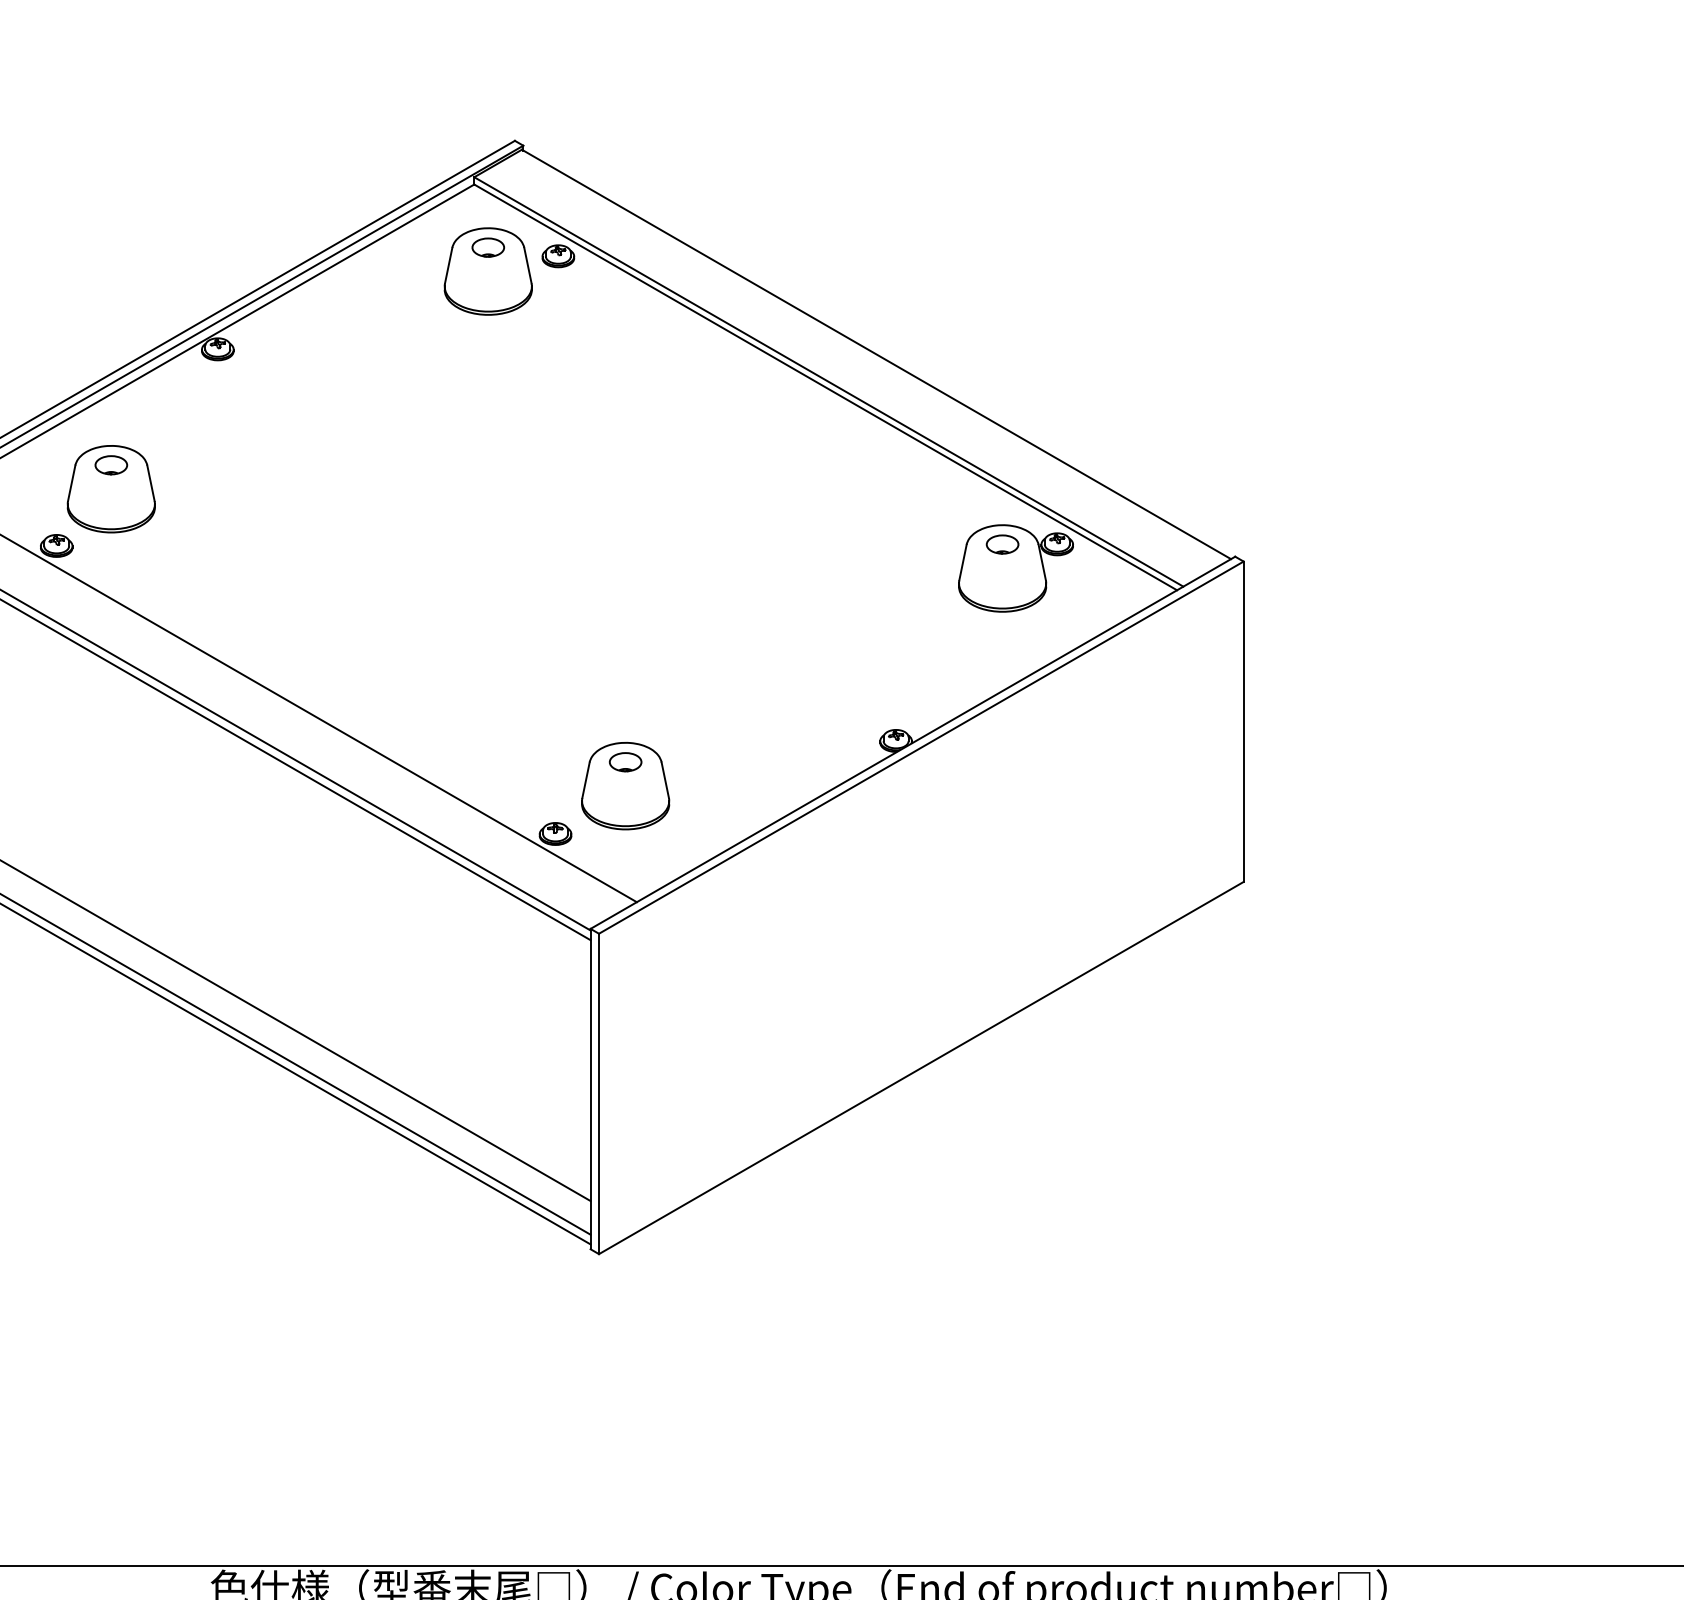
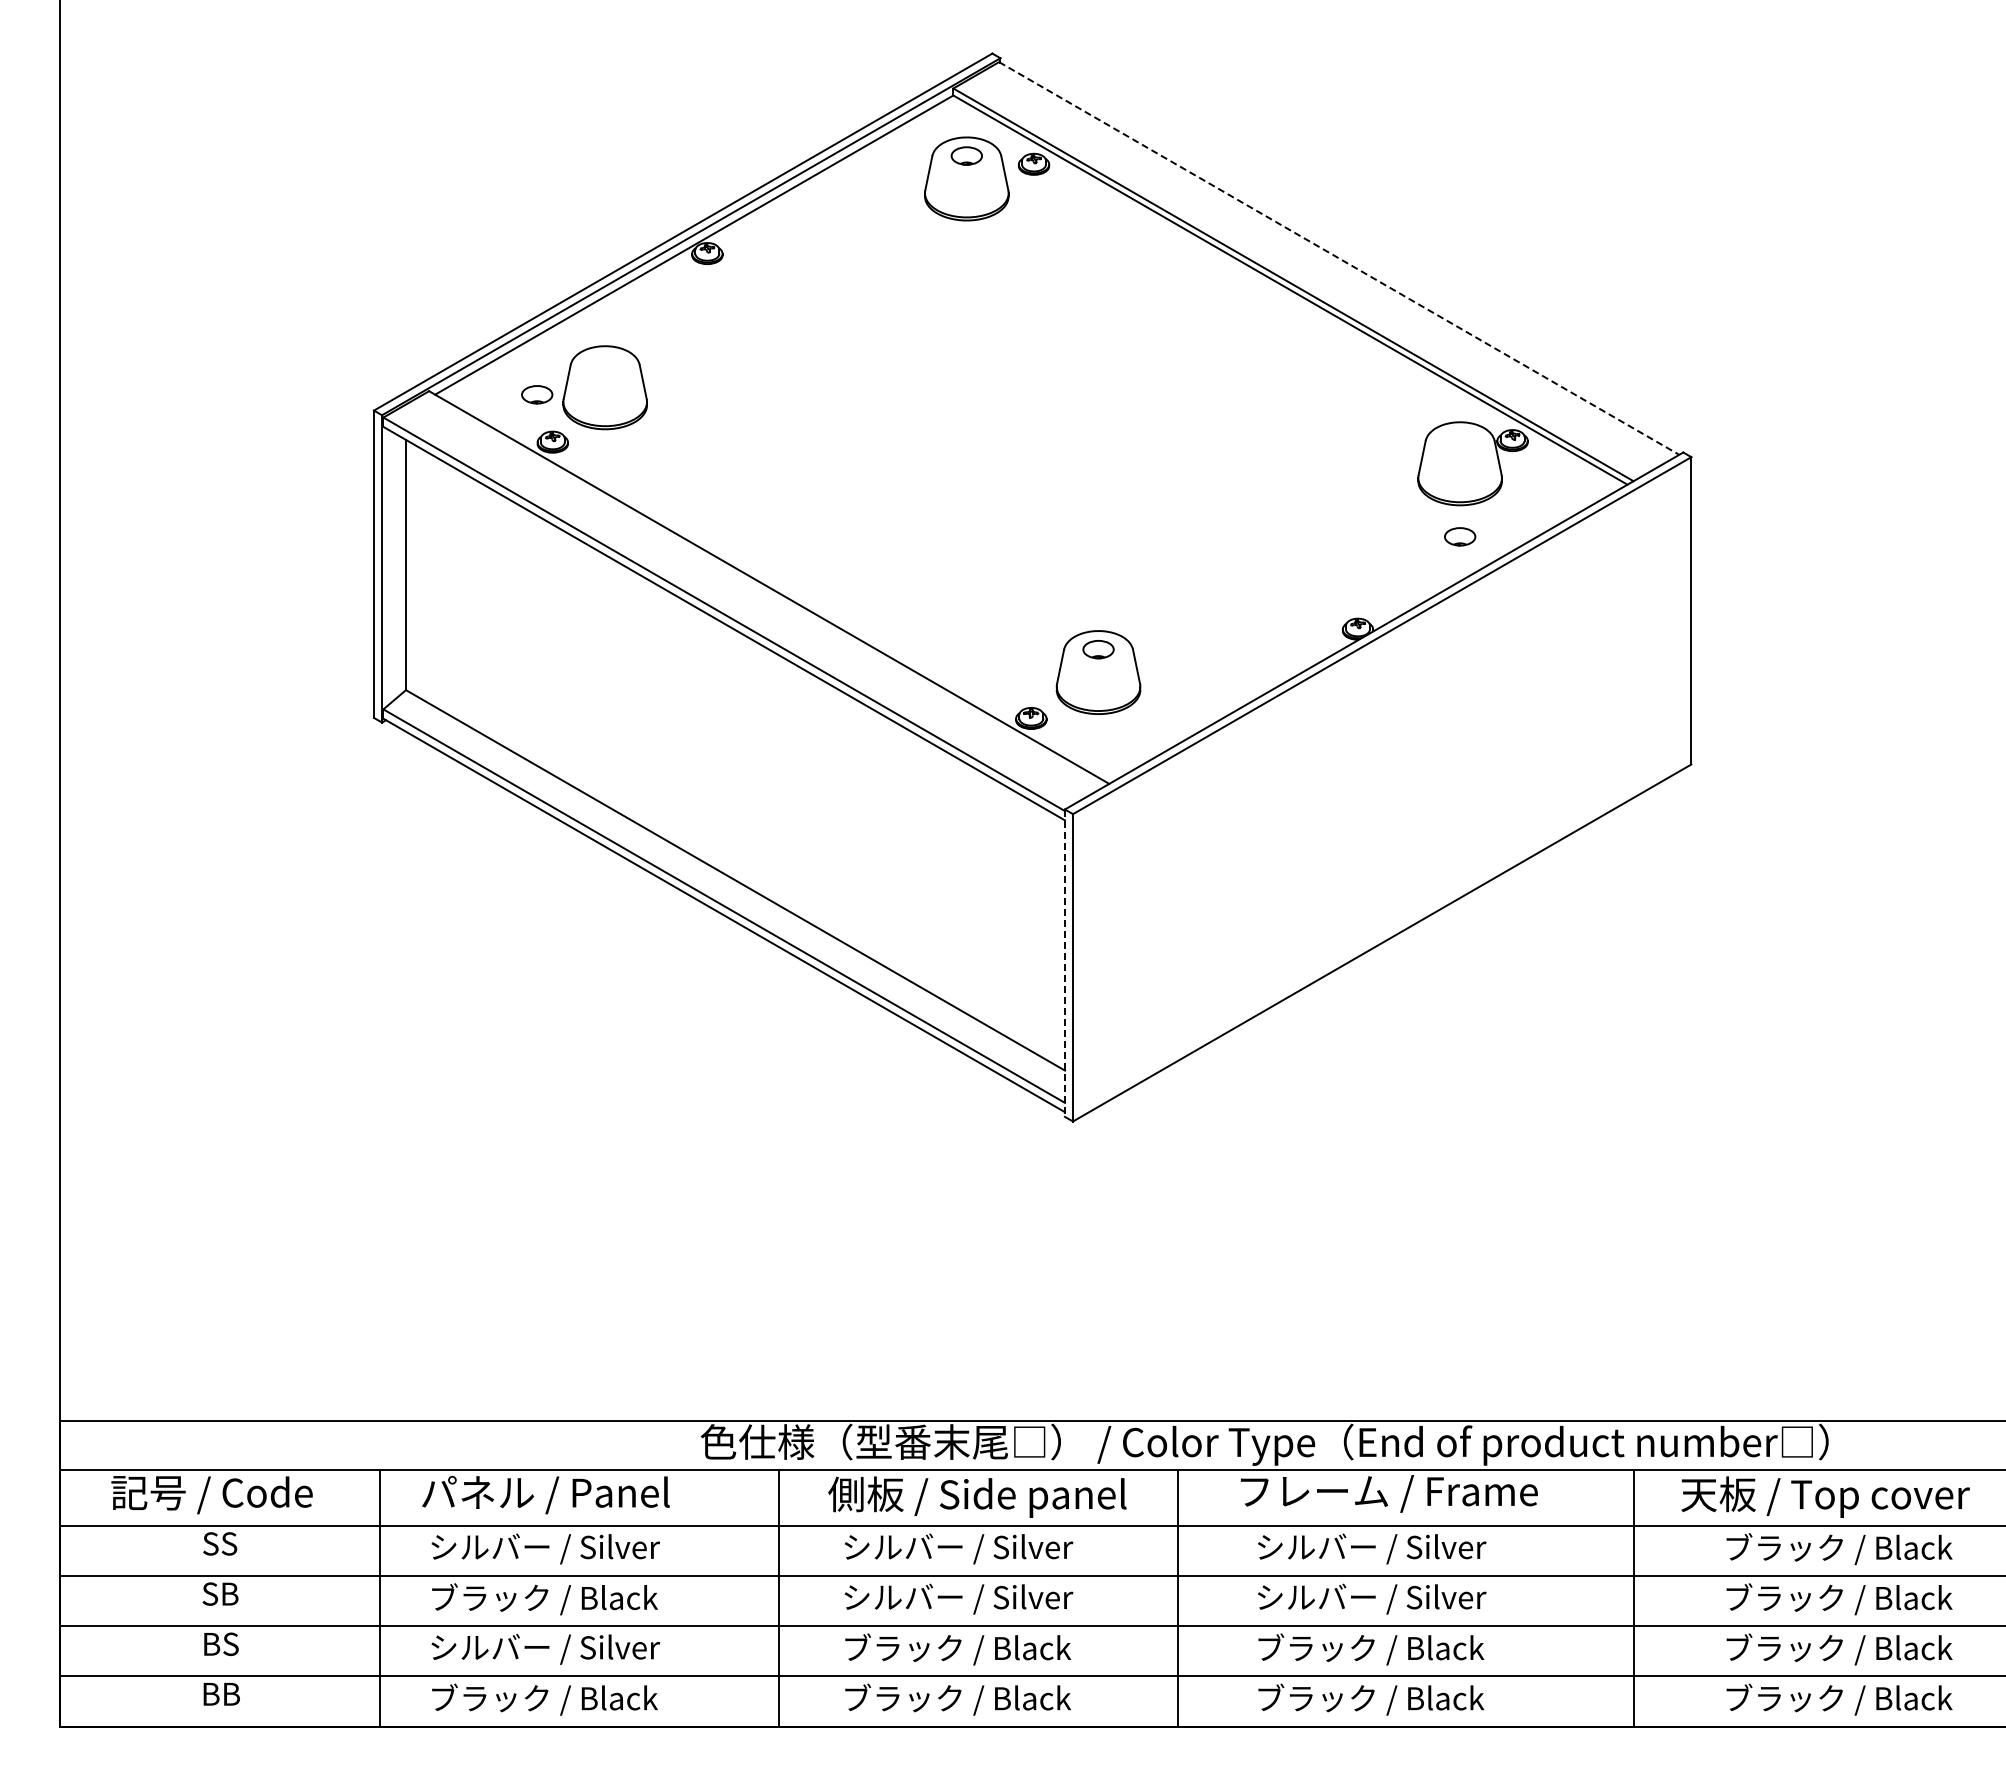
line: (876, 354) -> (1339, 258), solid -> dashed
part: (111, 464) -> (537, 394), moved
part: (1002, 544) -> (1460, 536), moved
line: (590, 1089) -> (1064, 963), solid -> dashed

